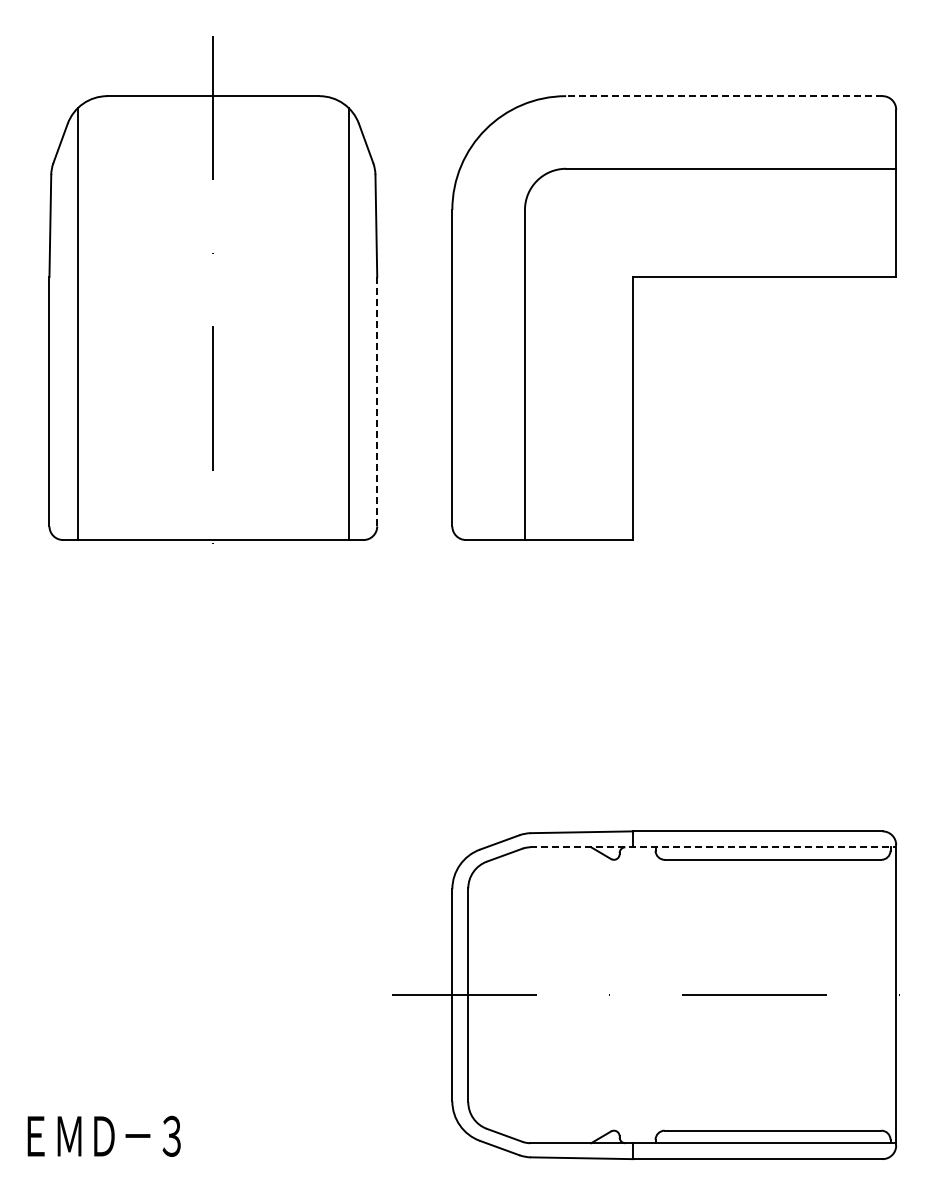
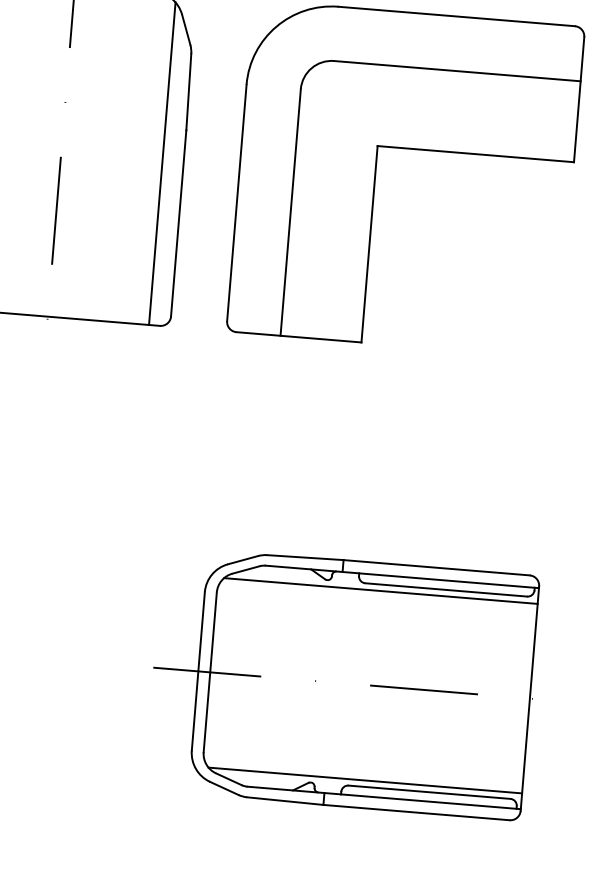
line: (723, 96) -> (456, 16), dashed -> solid
line: (377, 401) -> (178, 223), dashed -> solid
line: (713, 847) -> (402, 577), dashed -> solid
line: (686, 868) -> (381, 591), added
line: (686, 1122) -> (365, 780), added

